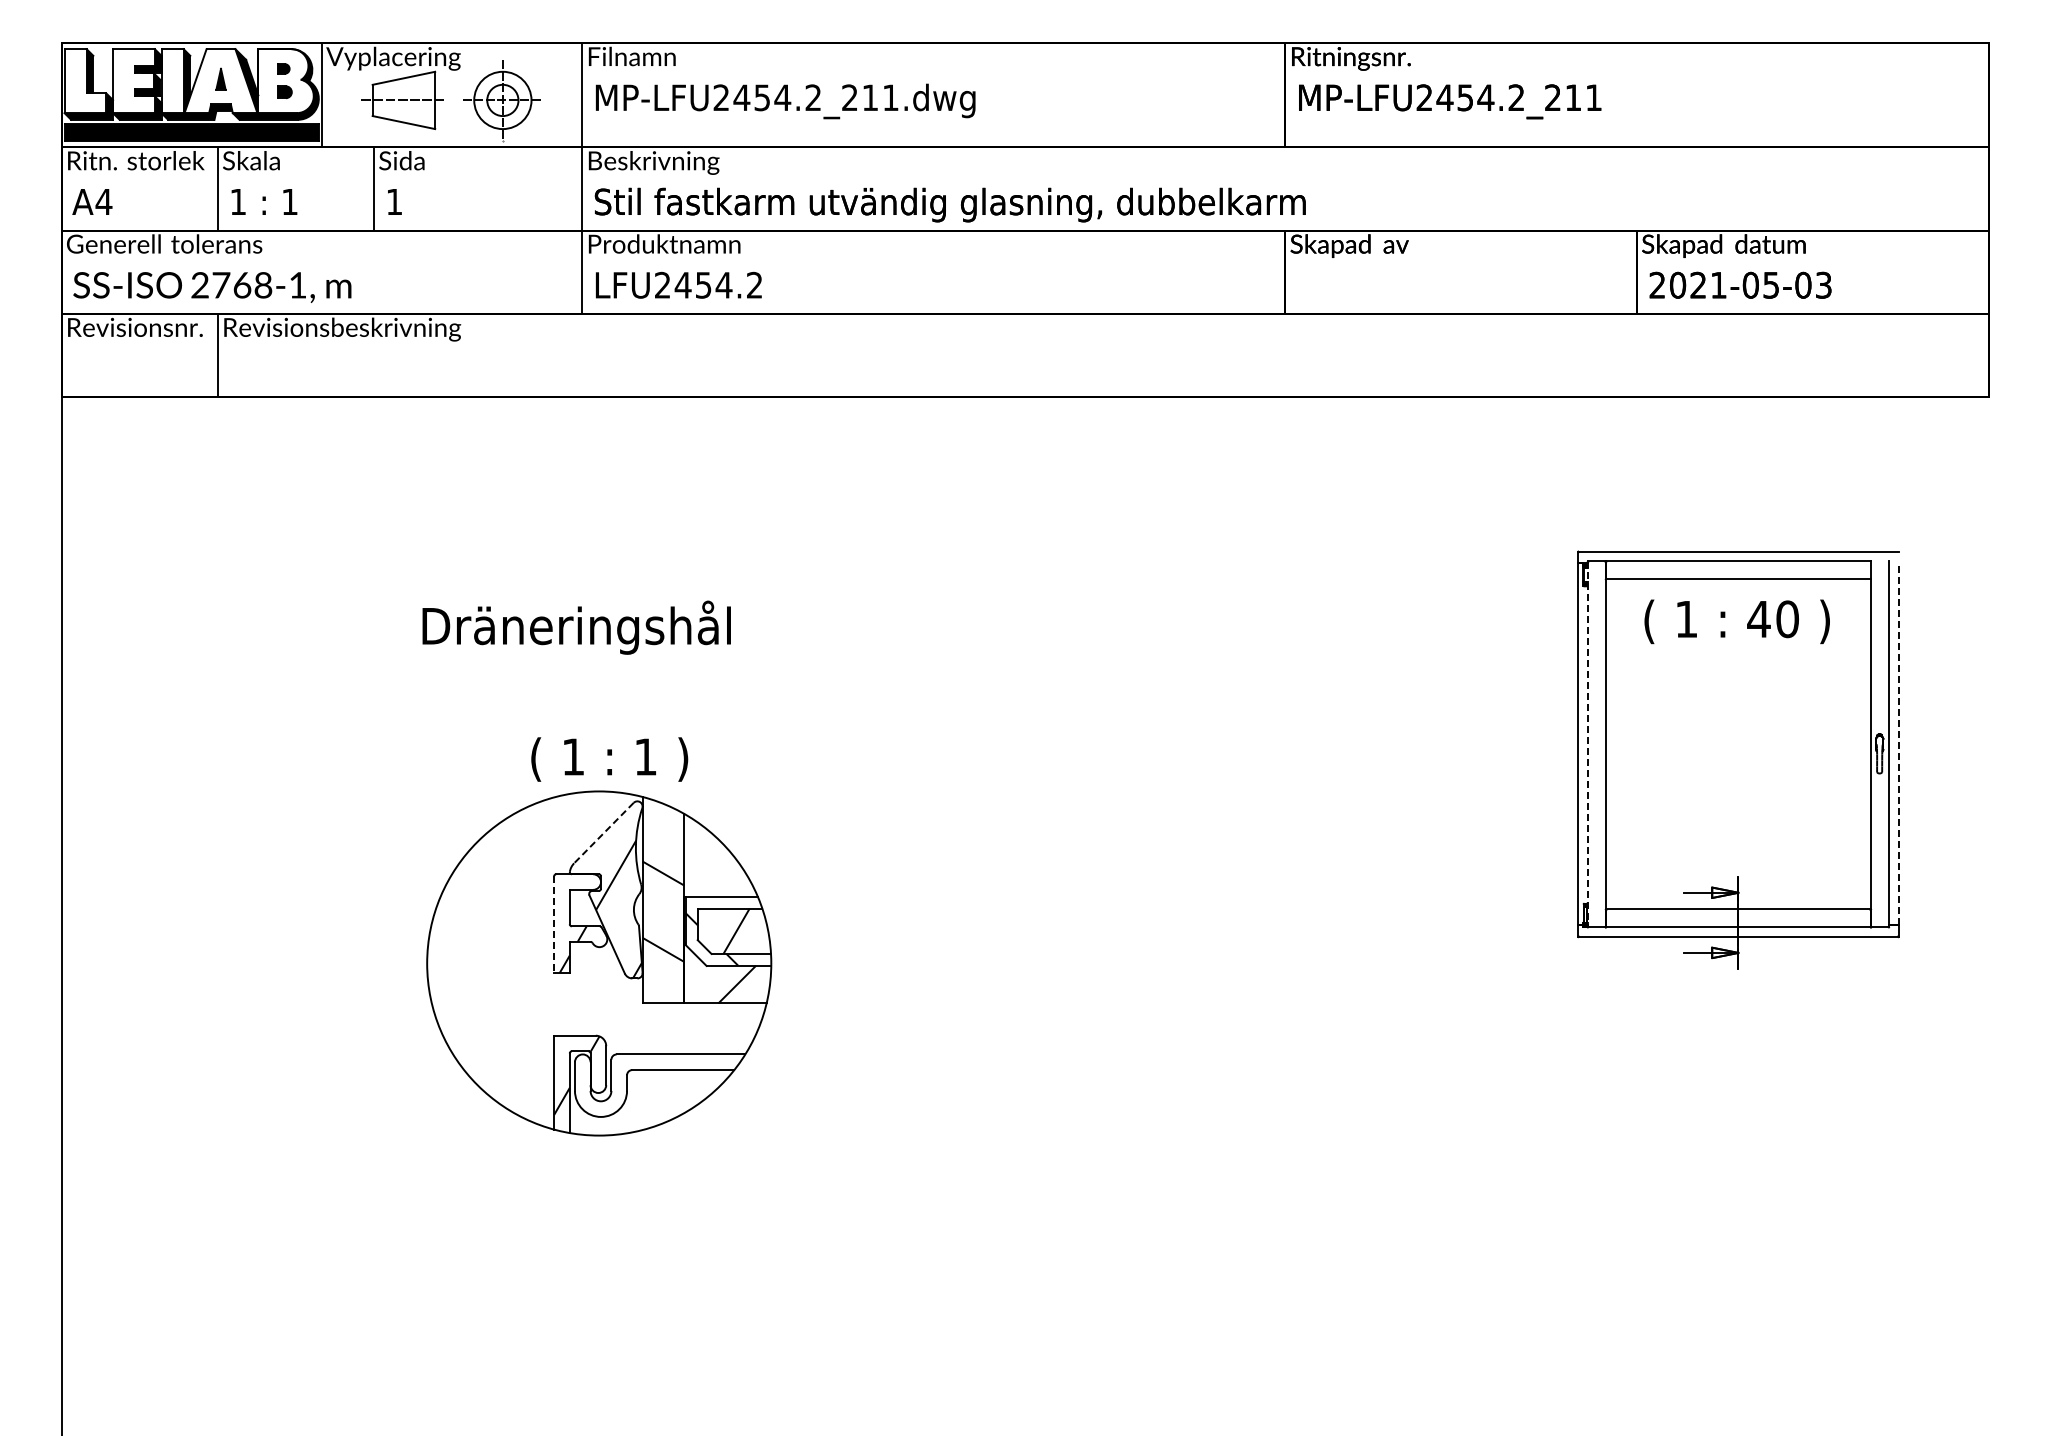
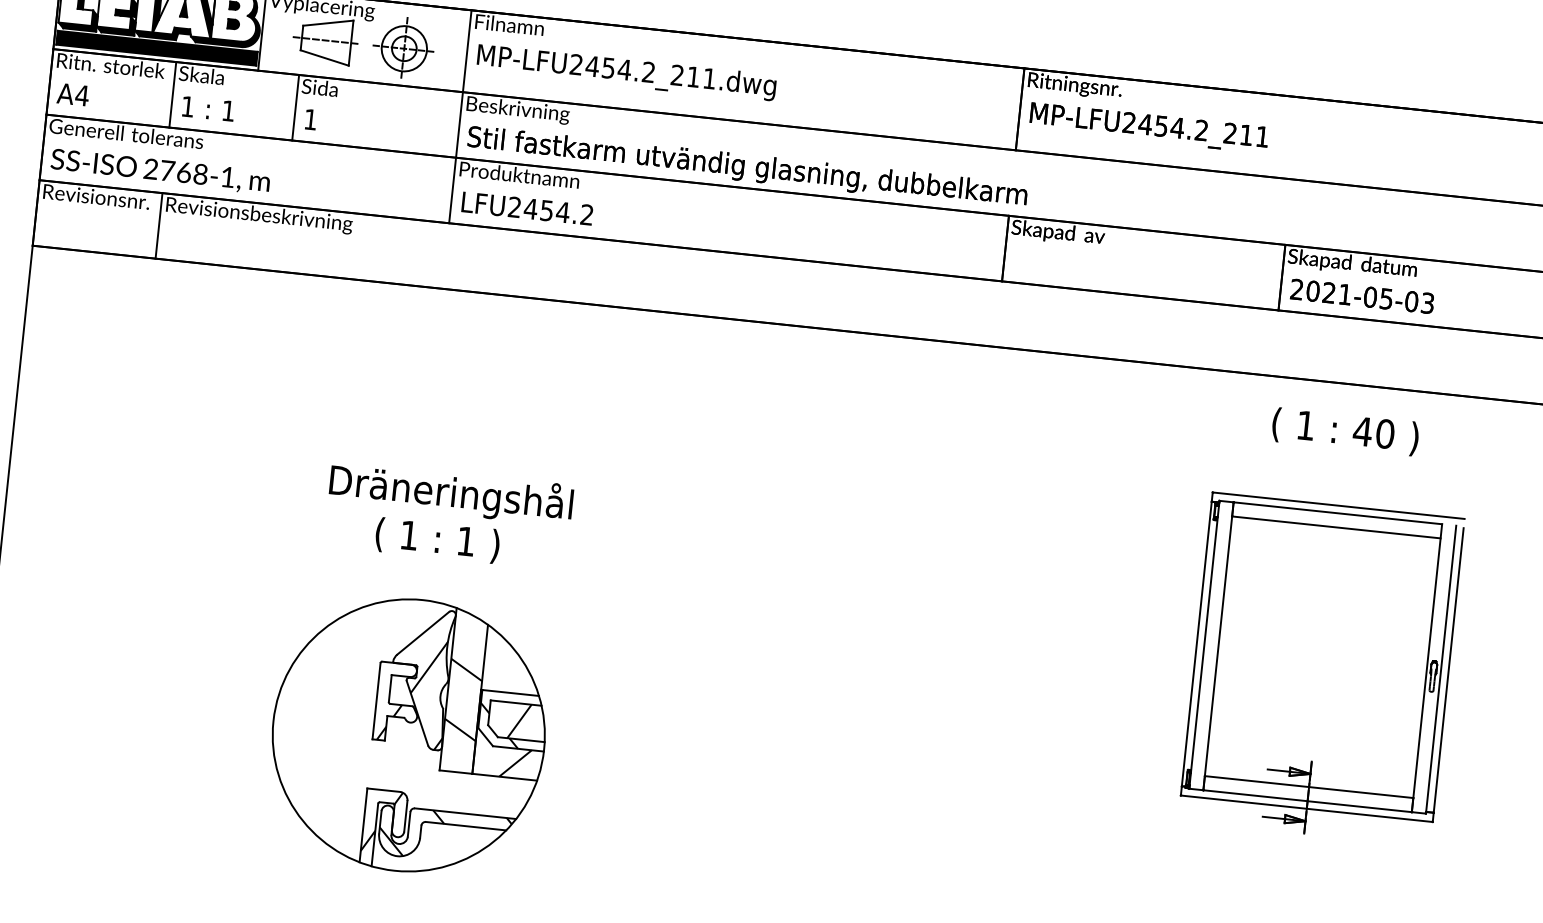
text: (1736, 621) -> (1344, 431), moved
text: (576, 627) -> (451, 493), moved
line: (1587, 744) -> (1204, 644), dashed -> solid
line: (1898, 744) -> (1448, 670), dashed -> solid
text: (609, 759) -> (437, 540), moved
line: (603, 833) -> (422, 633), dashed -> solid
line: (554, 925) -> (376, 701), dashed -> solid
hatch: (657, 1085) -> (444, 836), added

